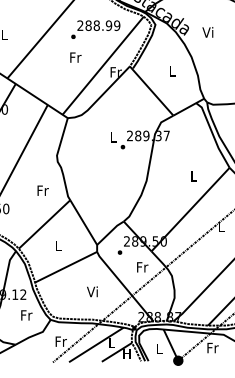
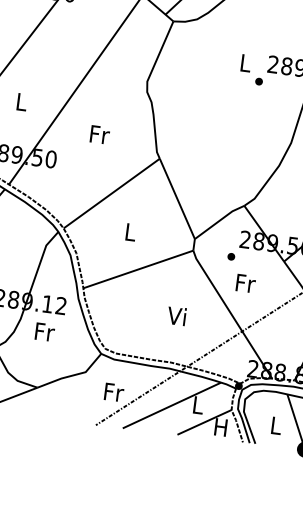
text: (42, 190) -> (98, 134), moved
text: (142, 267) -> (245, 283), moved
text: (26, 315) -> (44, 332), moved

